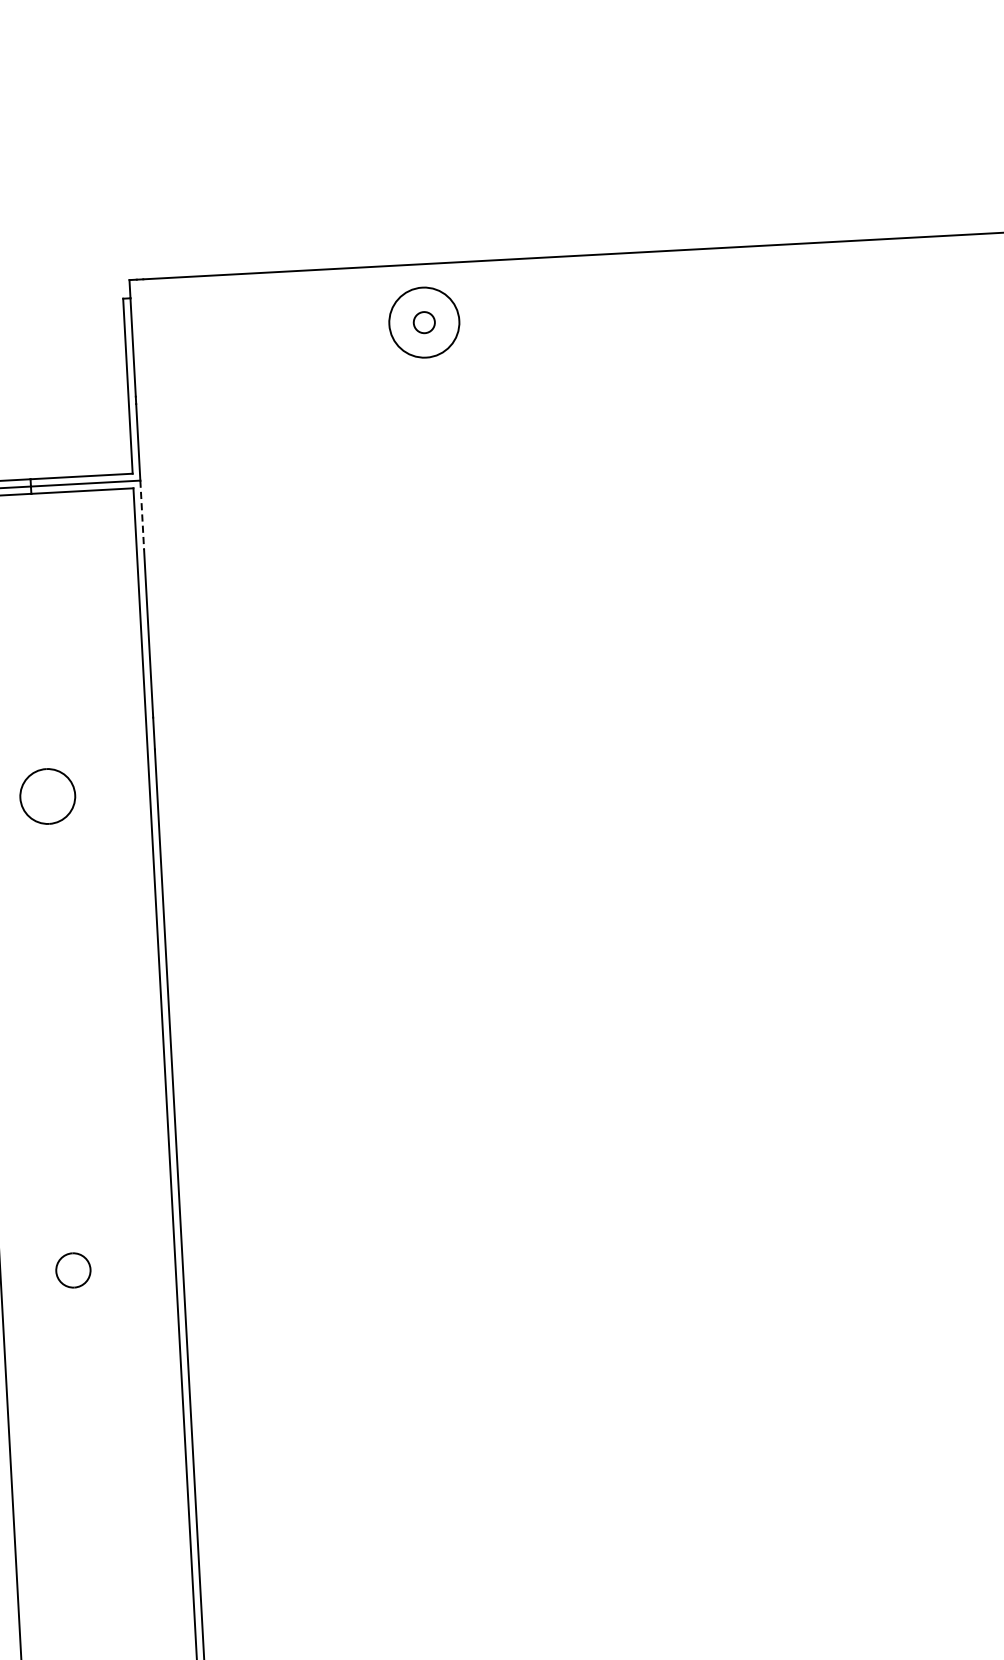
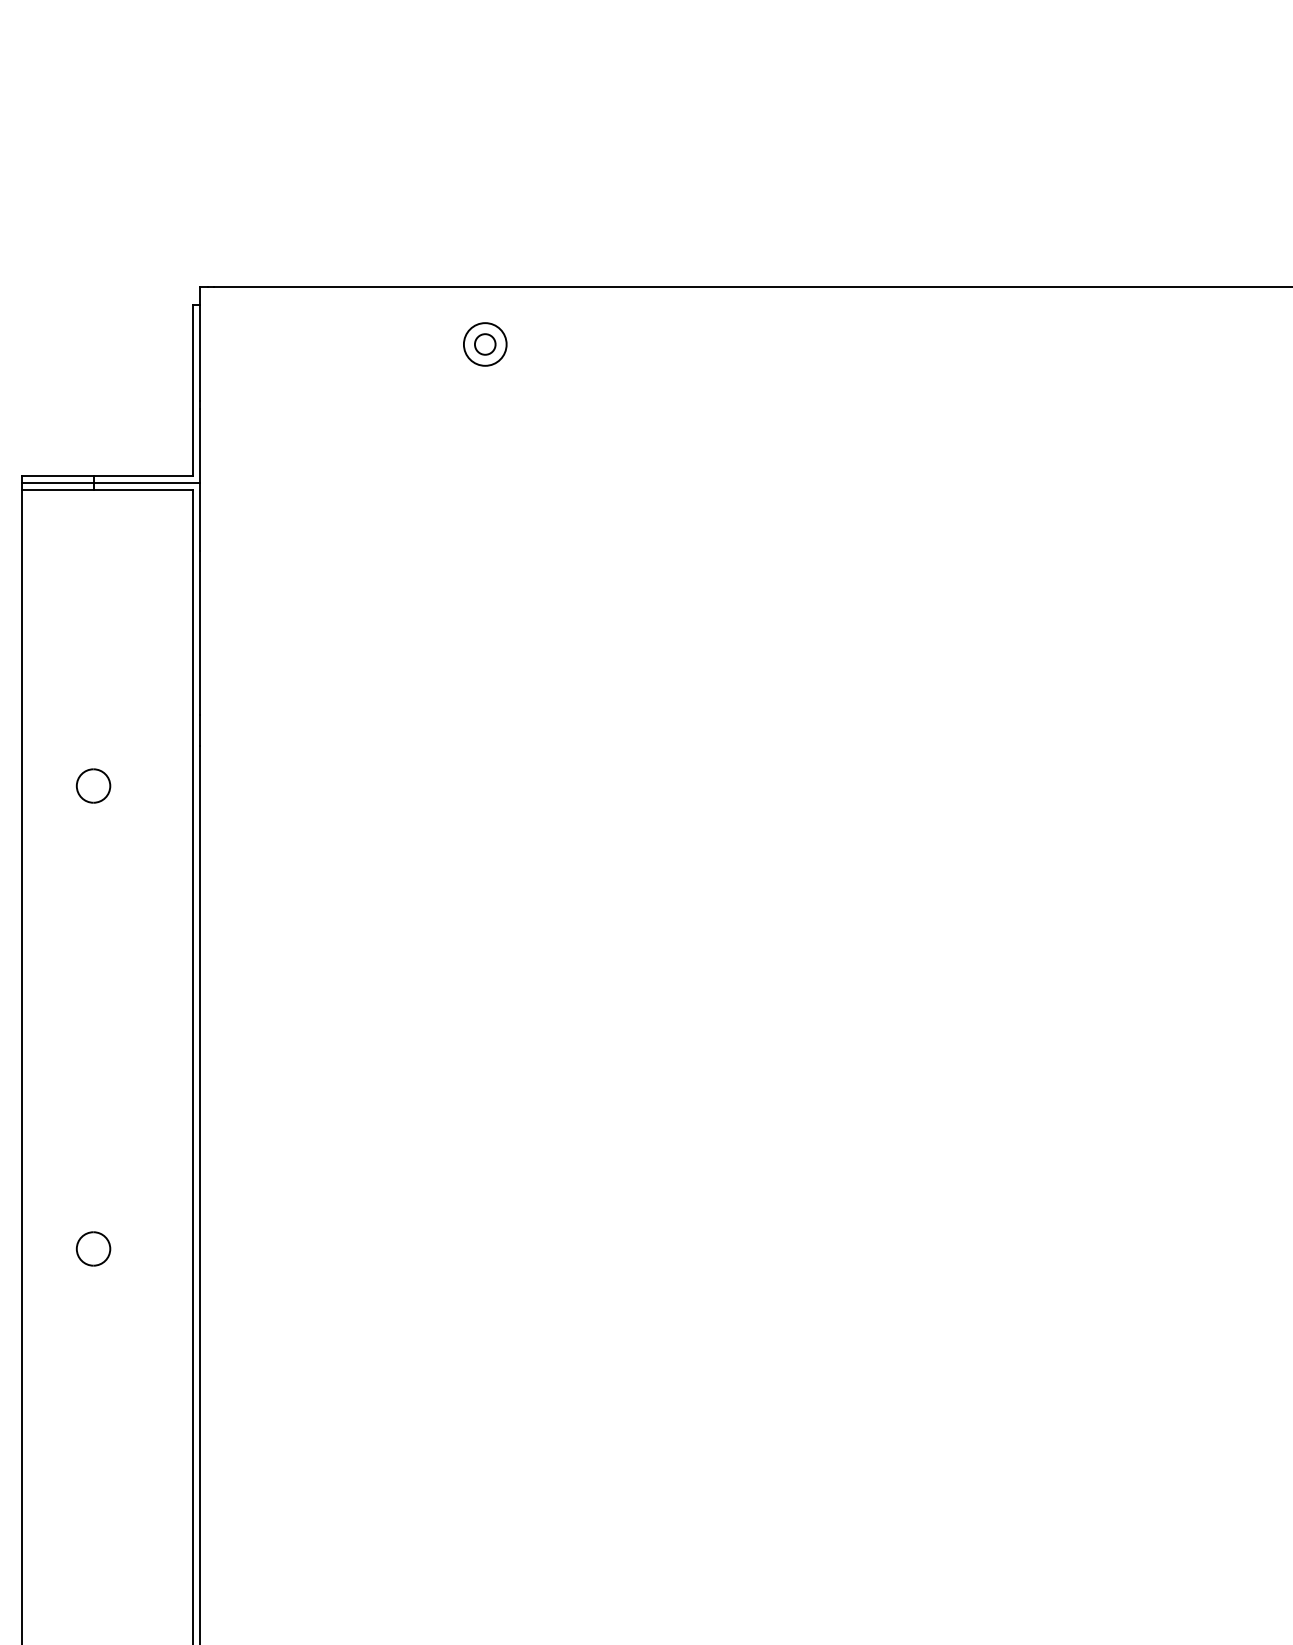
circle: (423, 322) -> (484, 344), size x0.62
line: (142, 515) -> (200, 517), dashed -> solid
part: (47, 795) -> (93, 785), size x0.62

